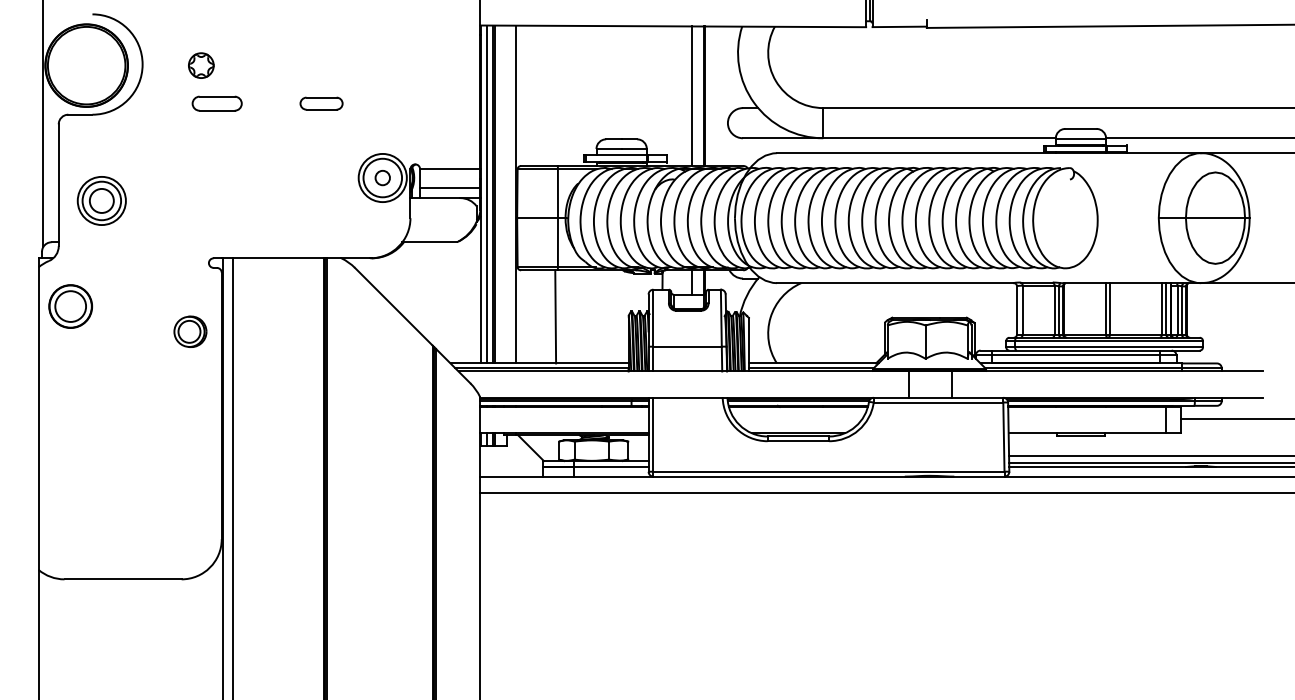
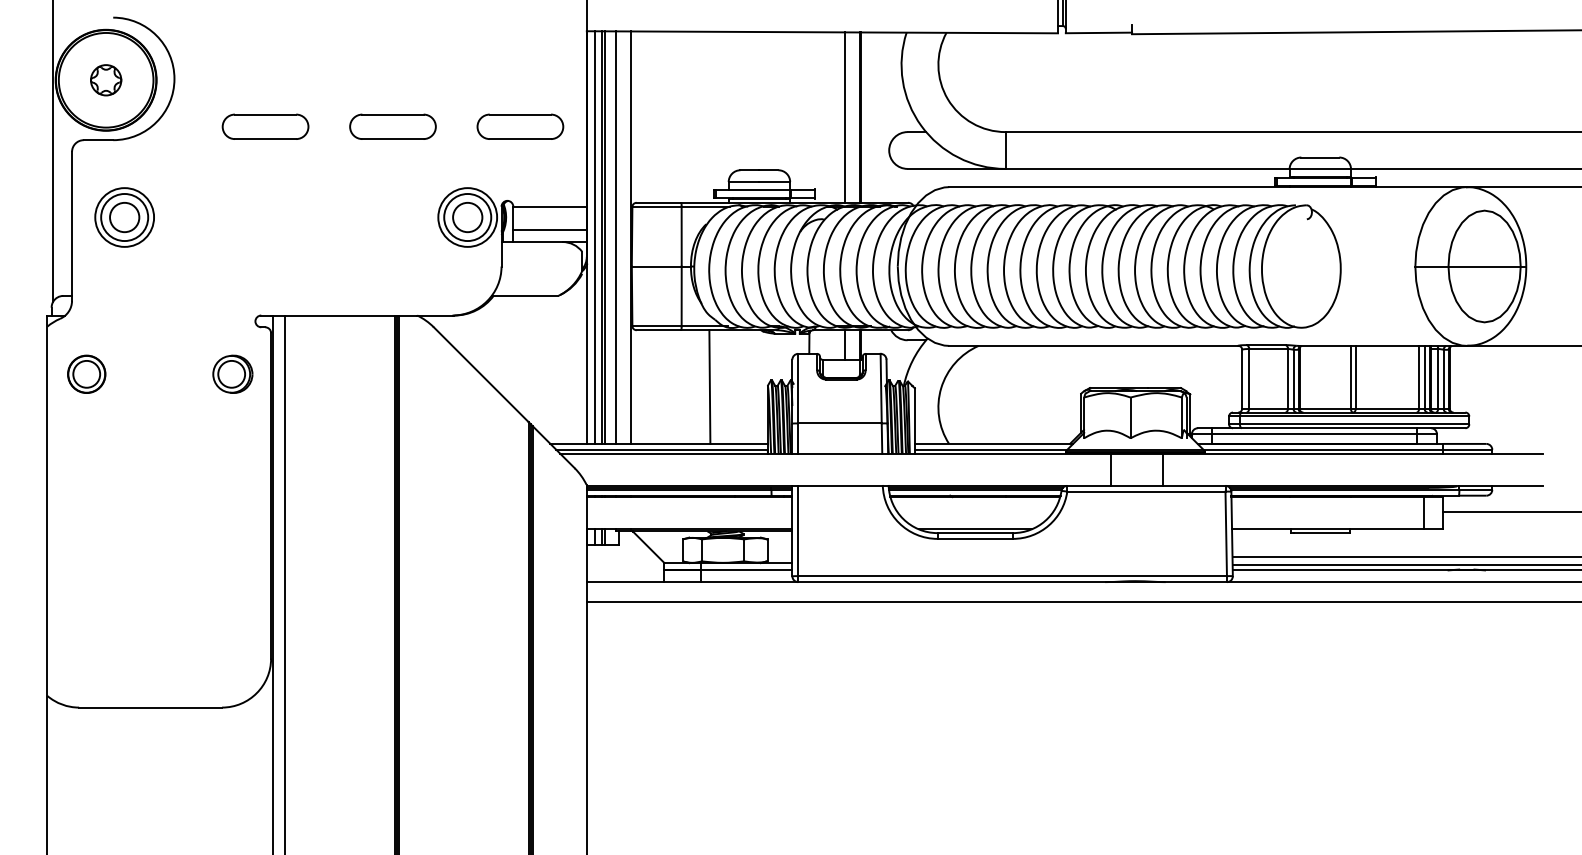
part: (201, 65) -> (106, 80), moved
part: (217, 103) -> (265, 126), size x1.43
part: (321, 103) -> (392, 126), size x1.67
part: (425, 103) -> (520, 126), added
circle: (382, 178) -> (467, 217), size x1.67
line: (504, 194) -> (616, 237), added
part: (101, 200) -> (124, 217), moved
part: (70, 305) -> (86, 373), size x0.71
line: (555, 316) -> (709, 386), moved
part: (190, 331) -> (232, 373), moved

